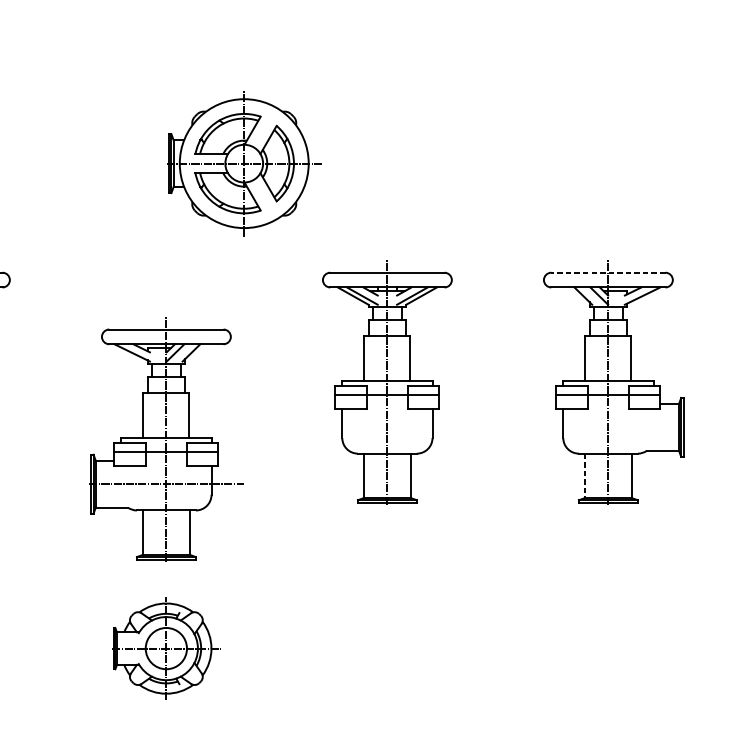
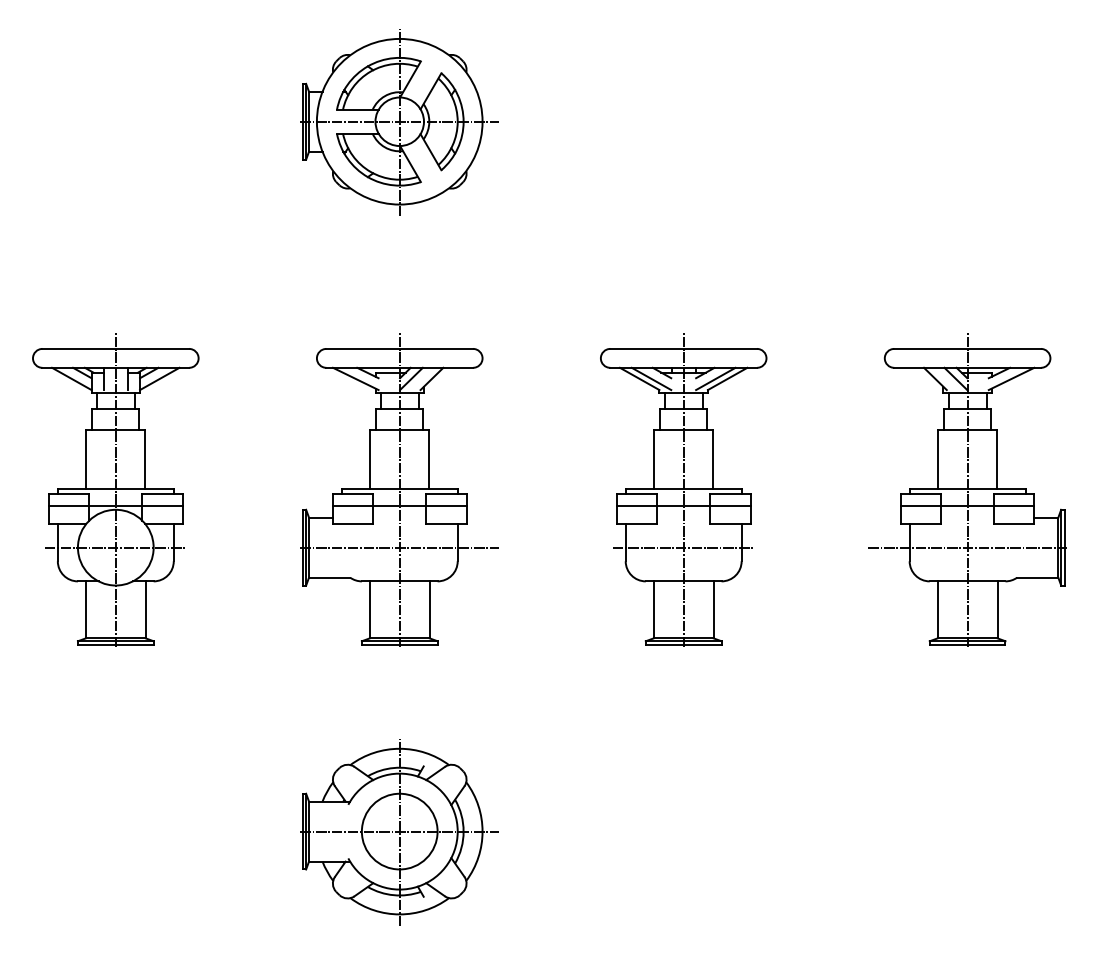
part: (244, 164) -> (399, 122), moved
line: (608, 272) -> (967, 348), dashed -> solid
line: (387, 427) -> (683, 547), added
line: (608, 427) -> (967, 547), added
part: (166, 438) -> (399, 489), moved
line: (584, 475) -> (937, 609), dashed -> solid
part: (166, 649) -> (399, 832), size x1.43

